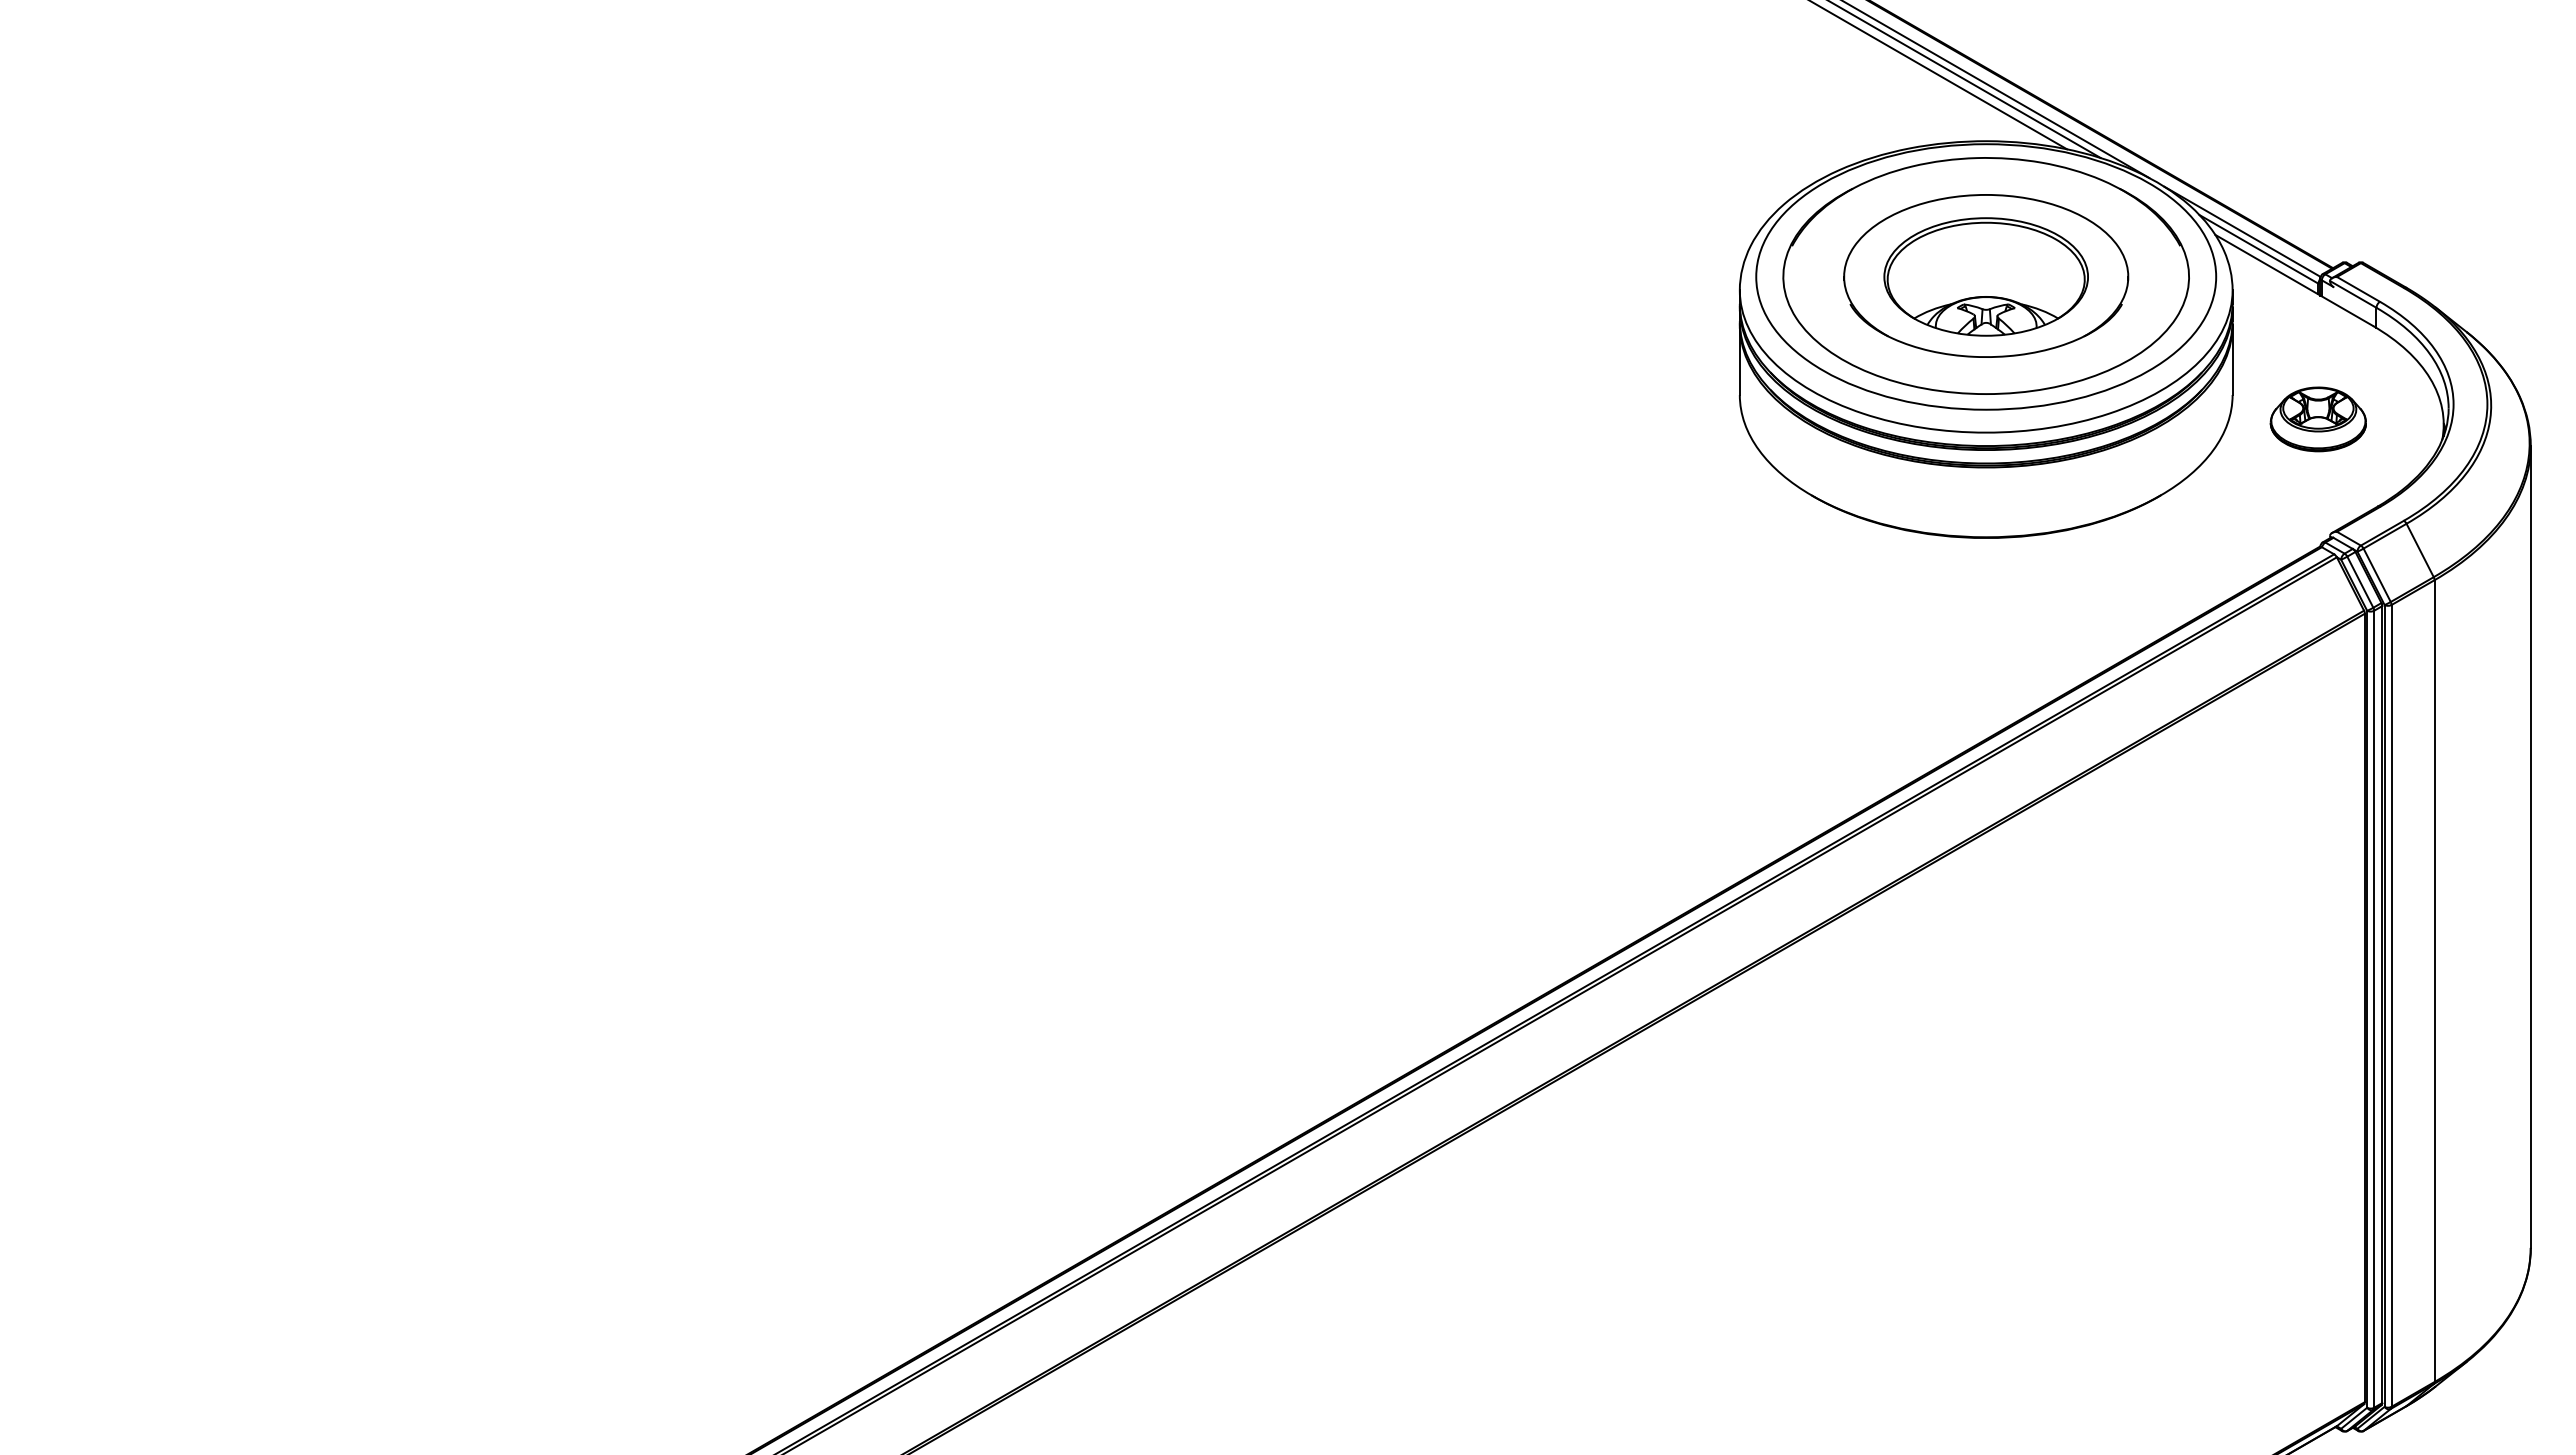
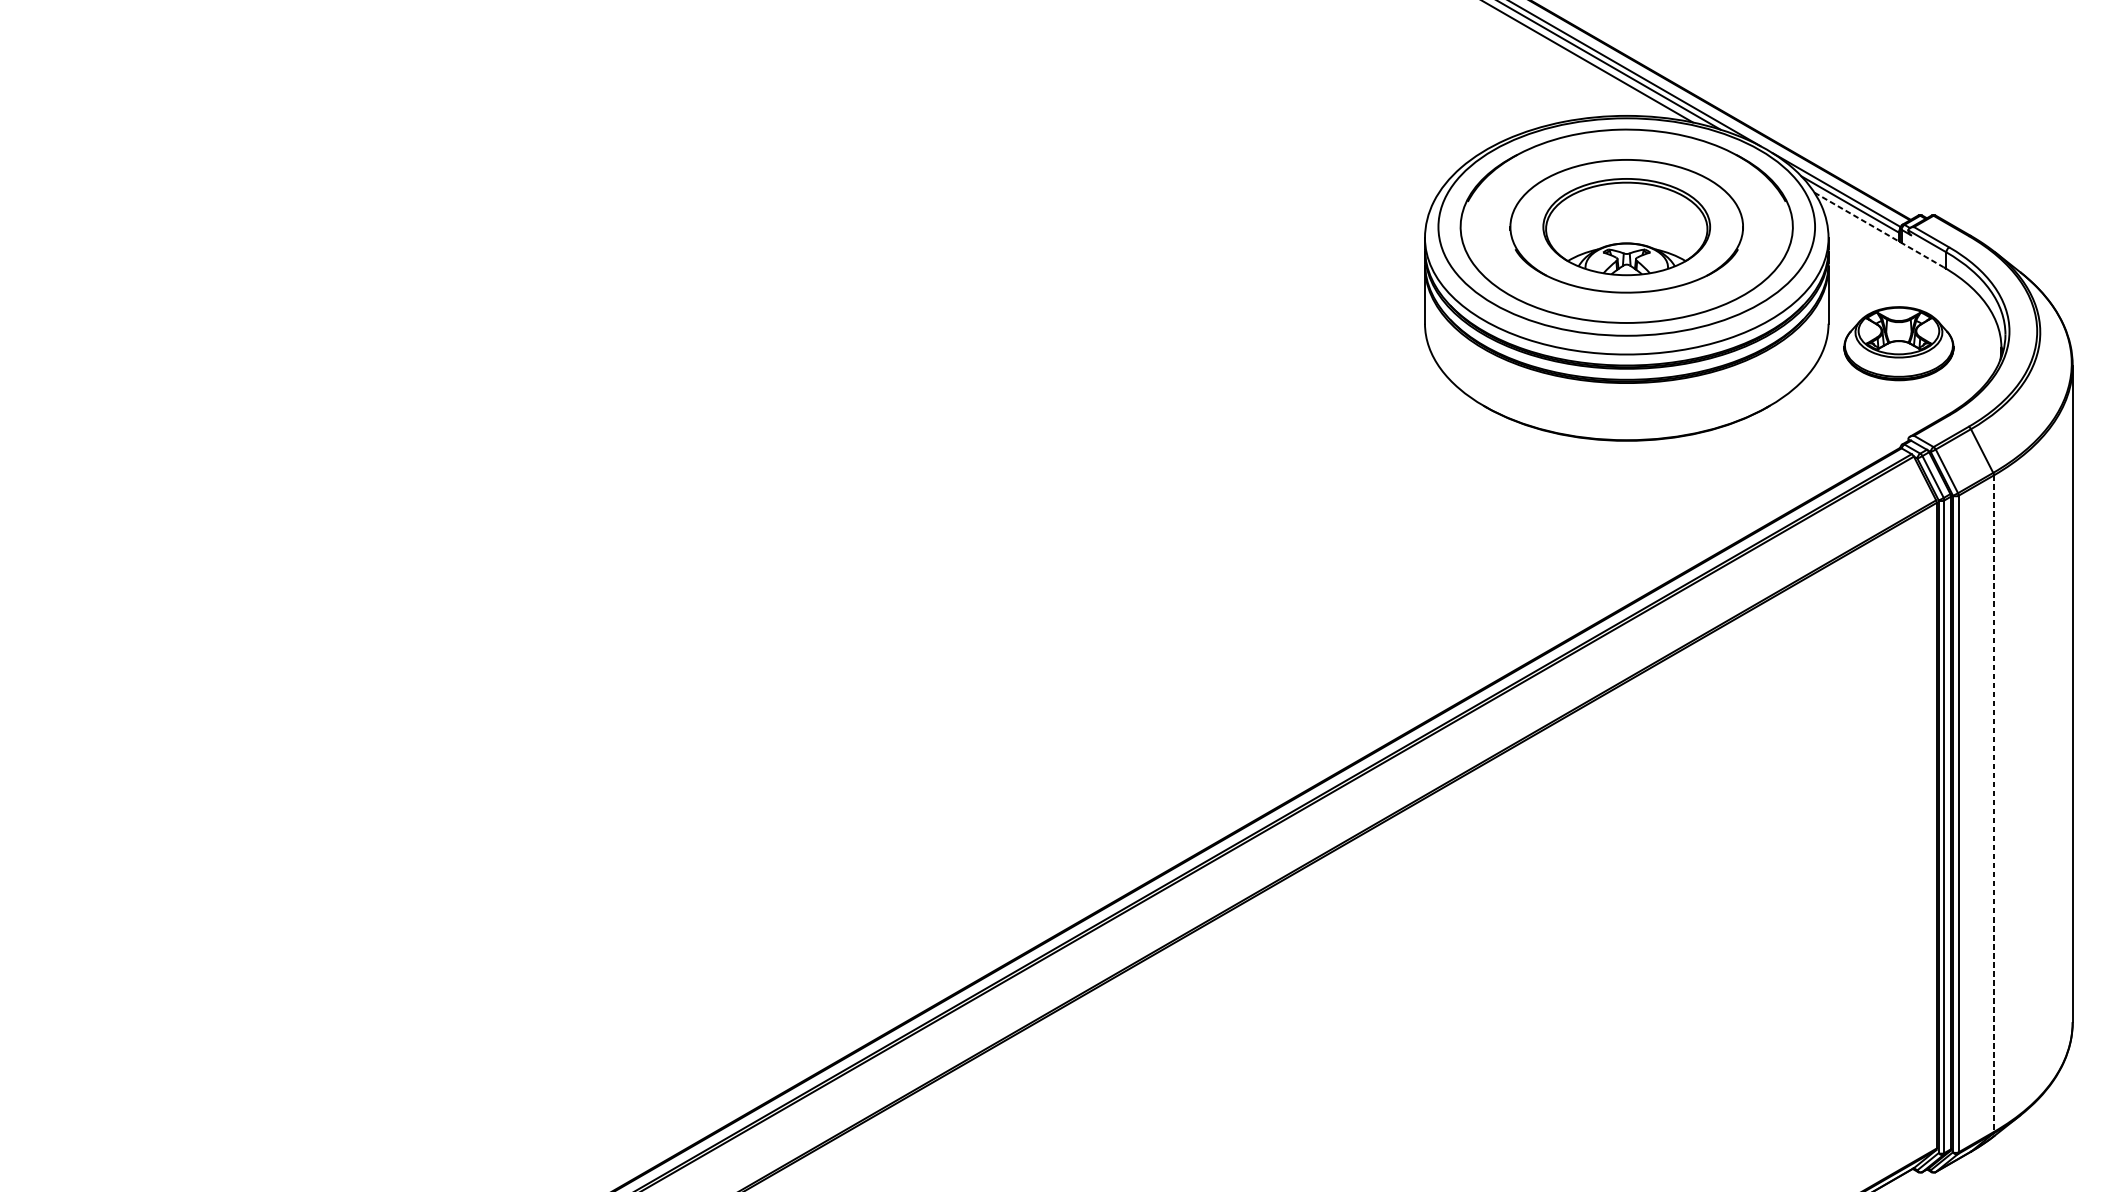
line: (2294, 280) -> (1879, 229), solid -> dashed
part: (2317, 419) -> (1898, 343), size x1.4
line: (2434, 981) -> (1993, 804), solid -> dashed

